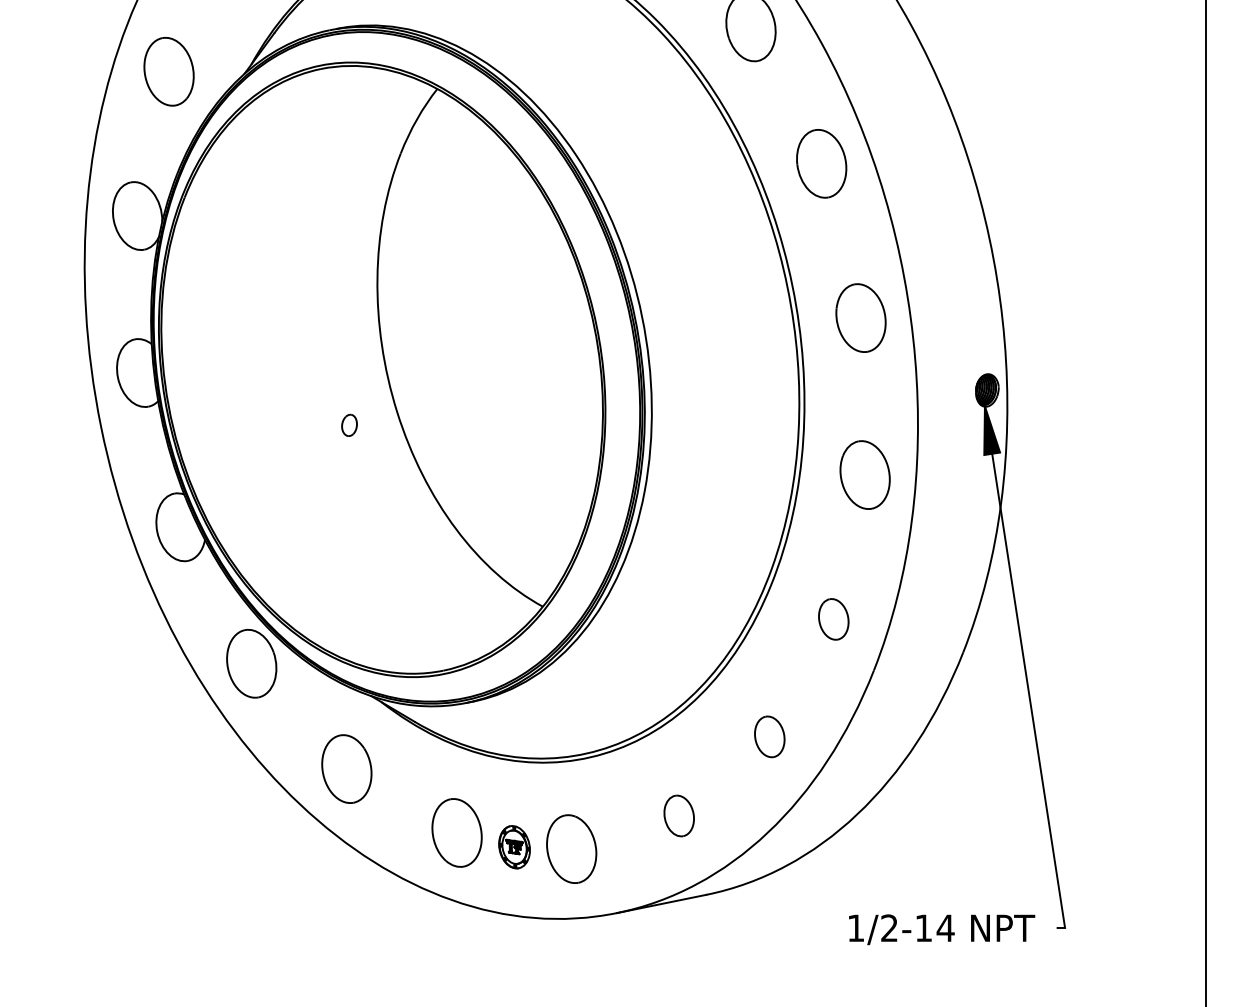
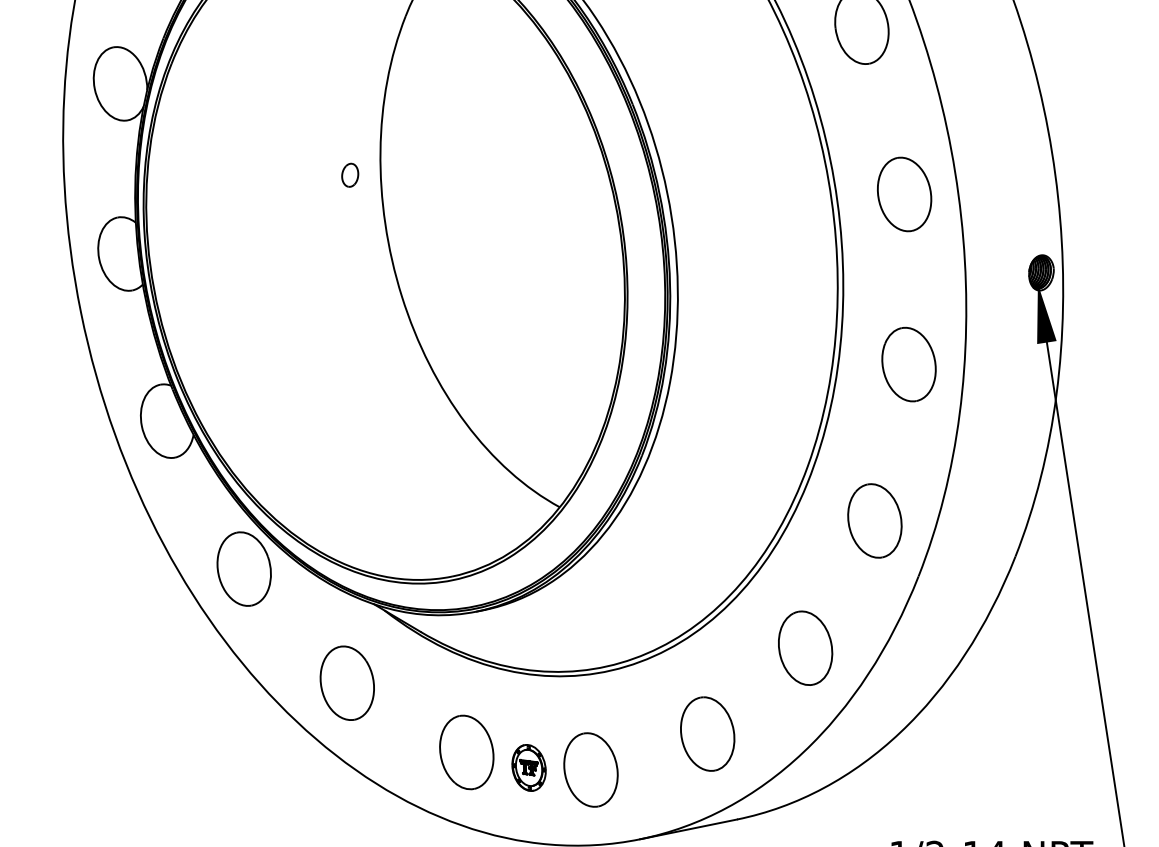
part: (349, 424) -> (350, 174), moved
part: (833, 619) -> (874, 521), size x1.67
part: (769, 736) -> (805, 647), size x1.67
part: (678, 815) -> (706, 733), size x1.67

